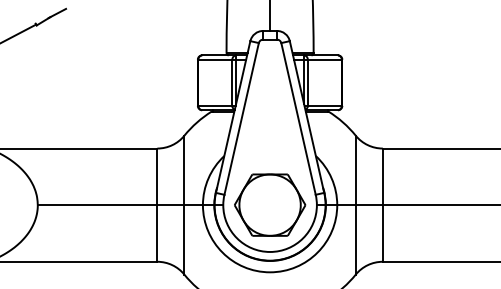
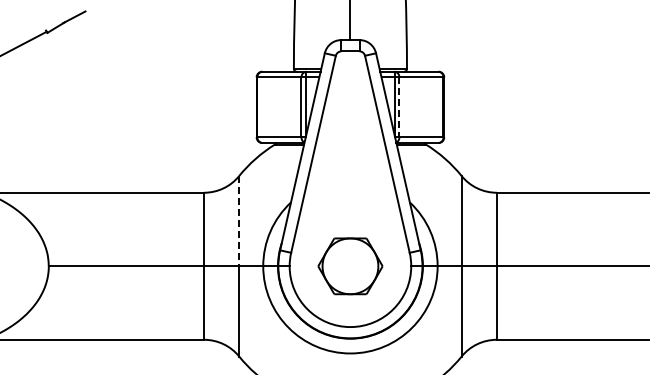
line: (307, 82) -> (399, 107), solid -> dashed
line: (184, 170) -> (239, 221), solid -> dashed
part: (270, 205) -> (350, 266), size x0.7

